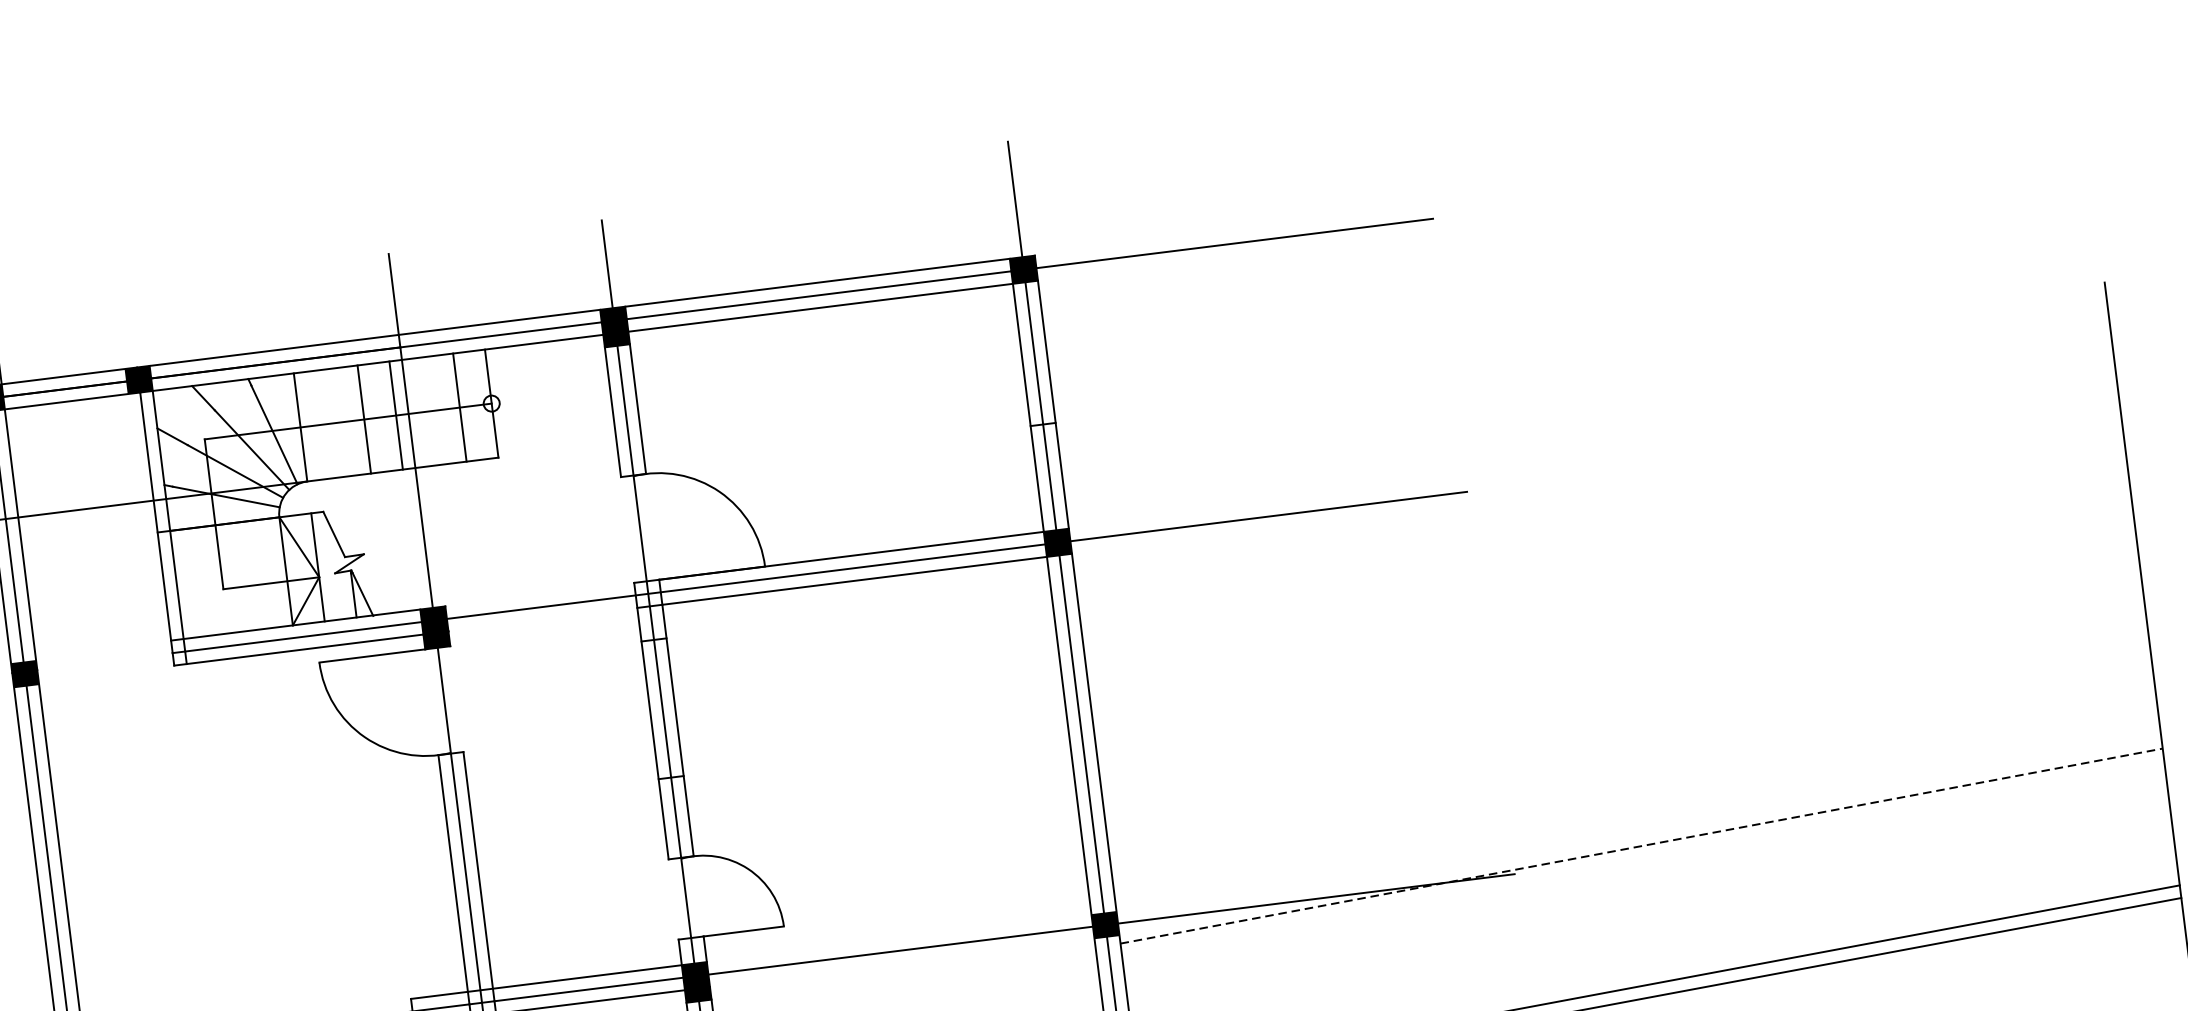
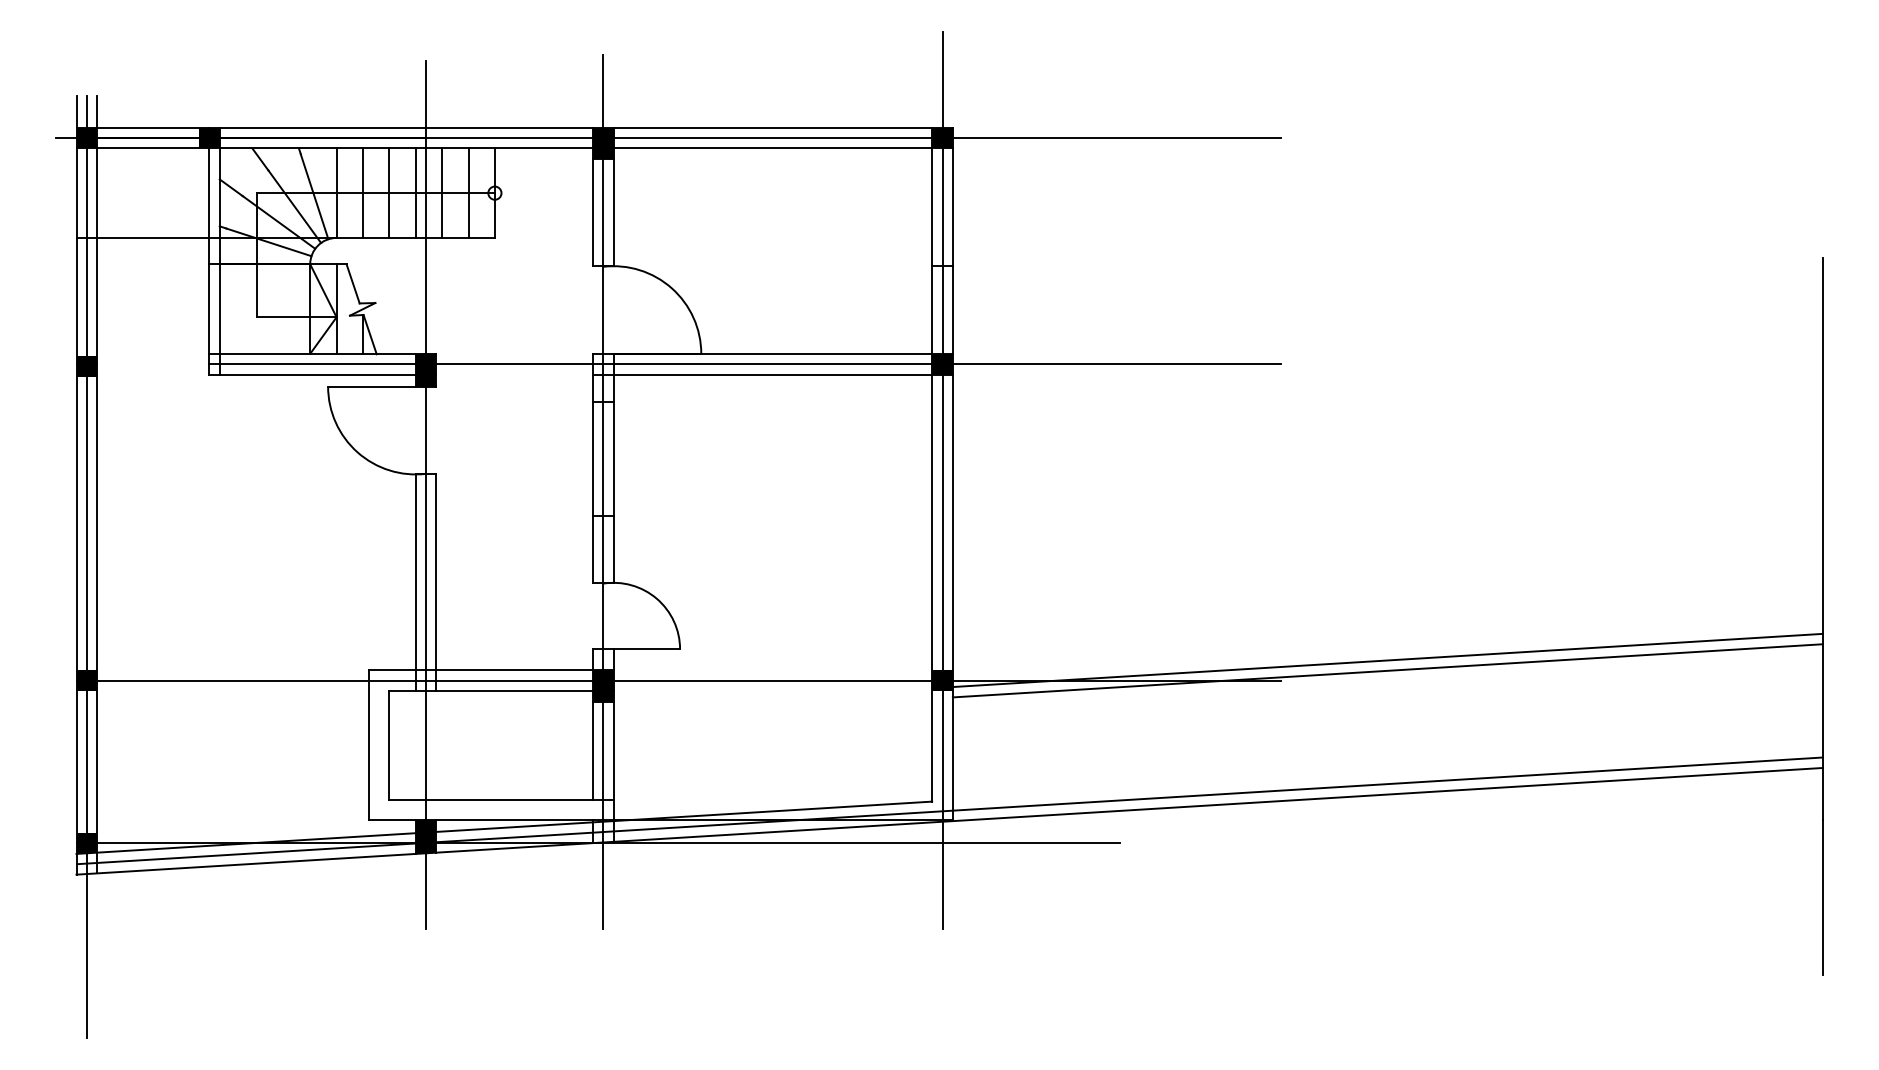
line: (428, 410) -> (442, 192), added
line: (331, 422) -> (362, 192), added
line: (1639, 833) -> (1387, 660), added
line: (1641, 845) -> (1387, 670), dashed -> solid

